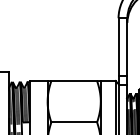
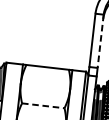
line: (127, 46) -> (100, 40), solid -> dashed
line: (74, 122) -> (43, 105), solid -> dashed

